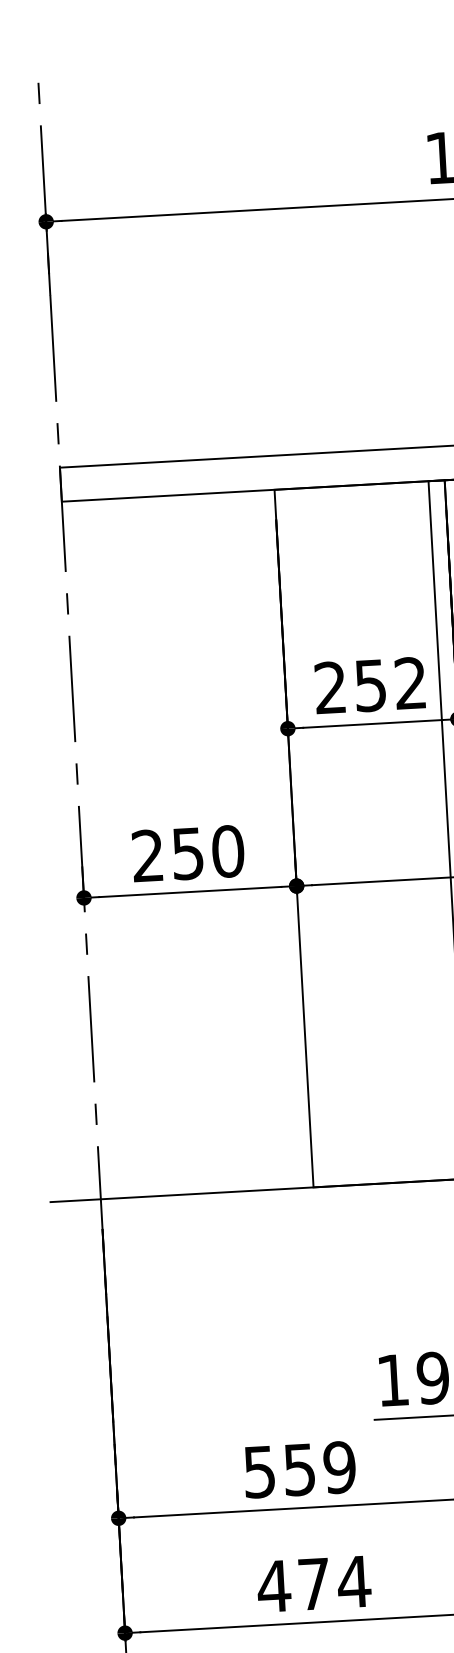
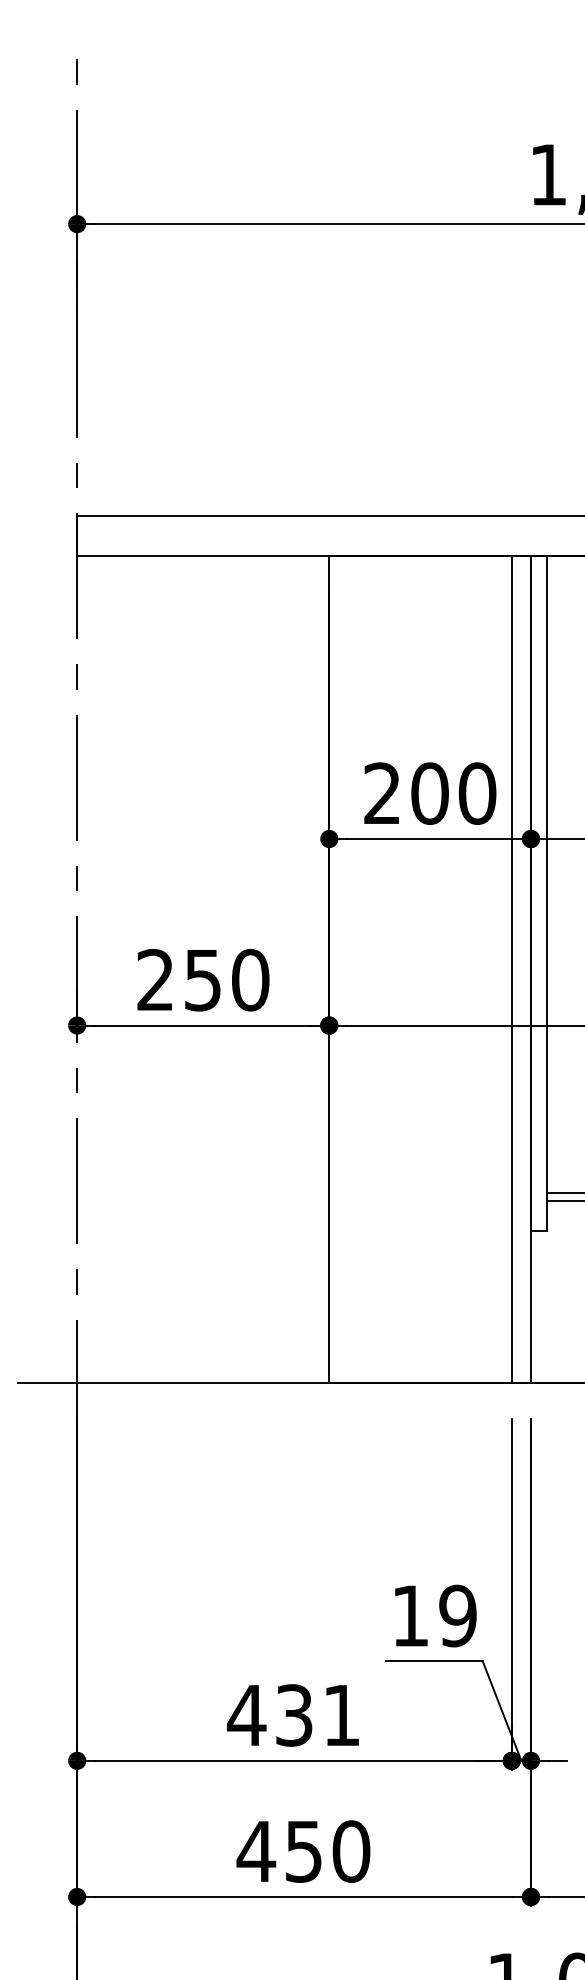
text: (390, 684) -> (453, 793), 252 -> 200
text: (299, 1469) -> (293, 1715), 559 -> 431
text: (334, 1582) -> (328, 1851), 474 -> 450

